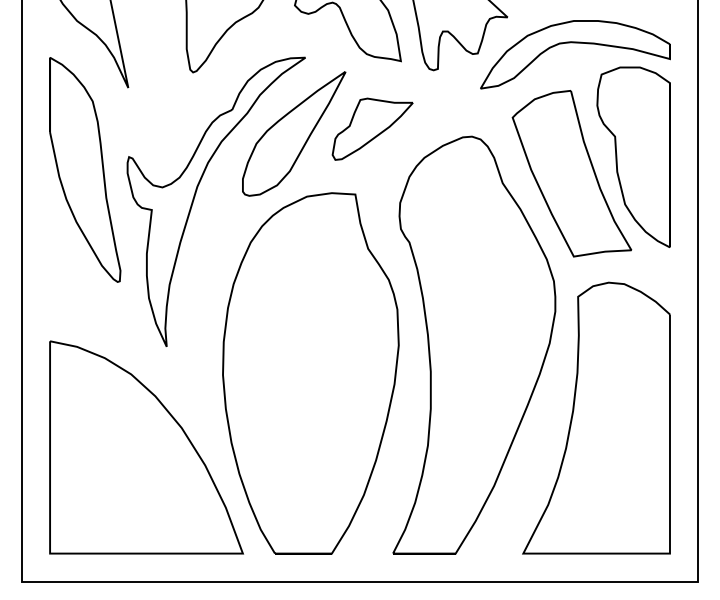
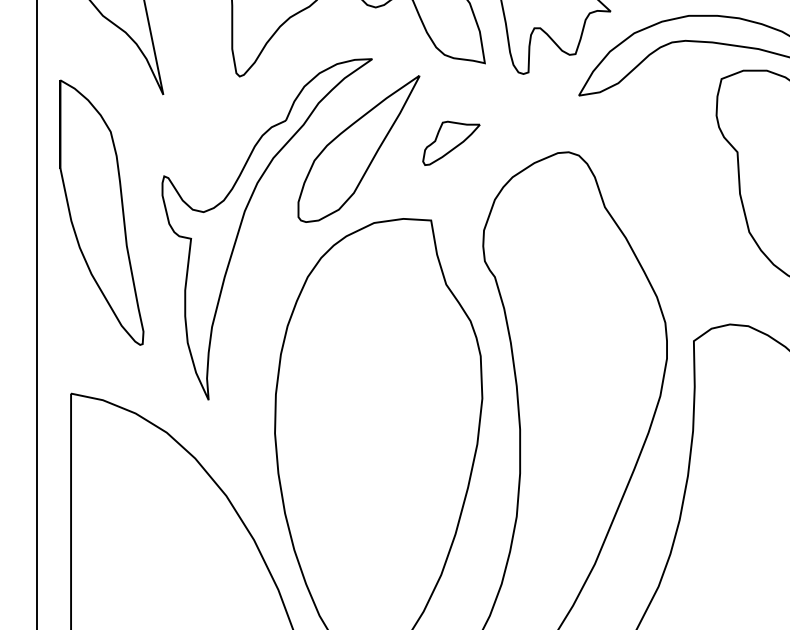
part: (372, 128) -> (451, 142), size x0.6
part: (85, 169) -> (102, 212), moved
part: (571, 173) -> (686, 195), removed

